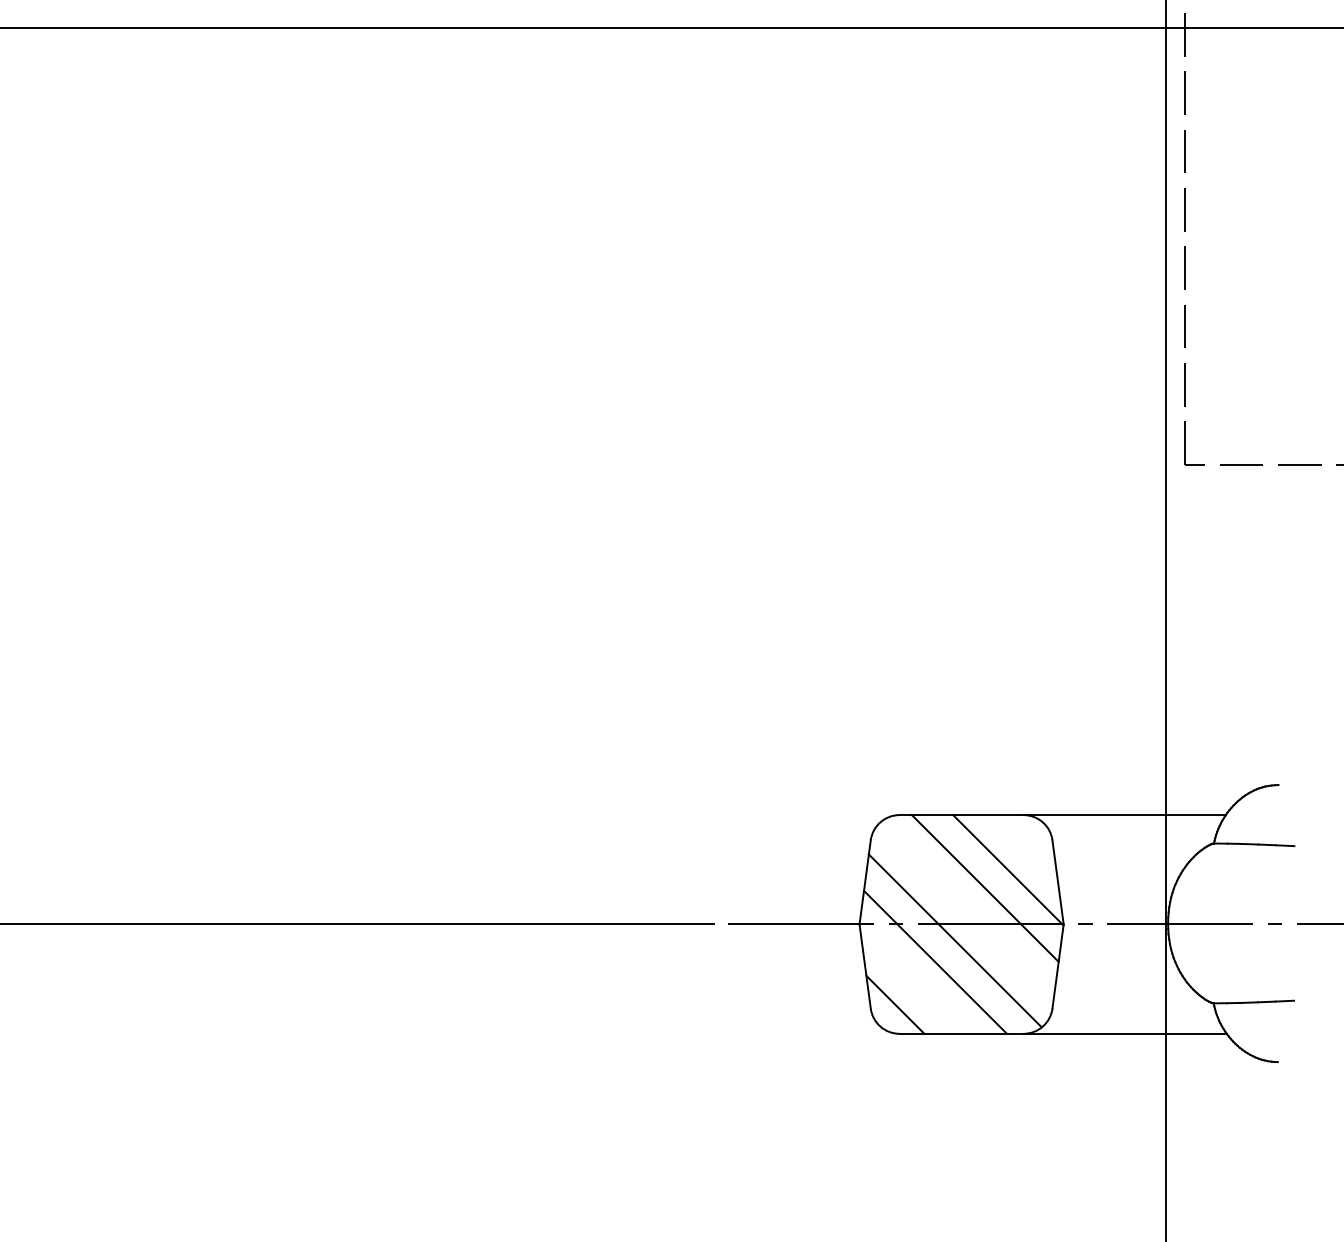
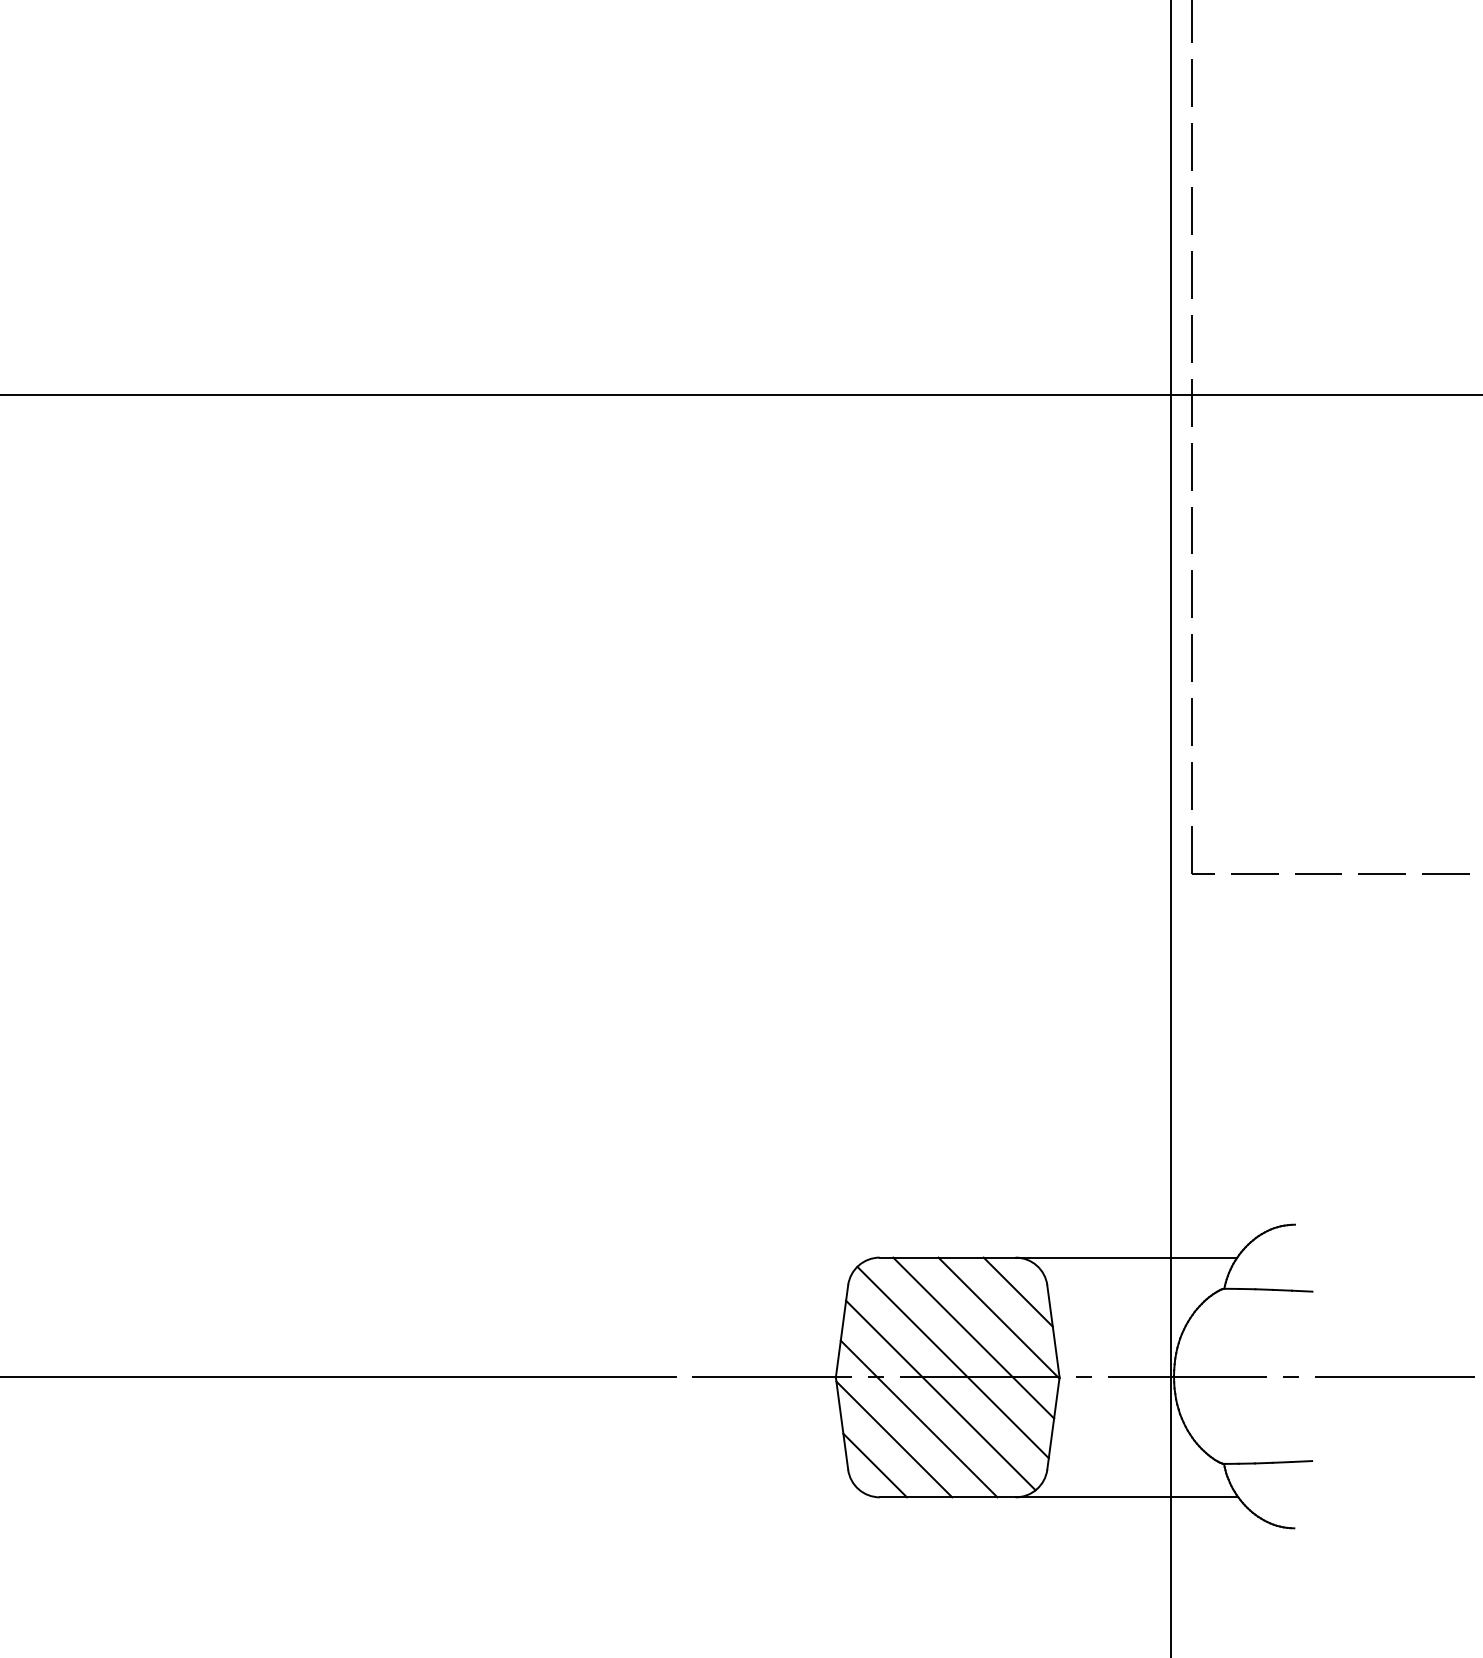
line: (1025, 846) -> (1017, 1291), added
line: (965, 910) -> (952, 1362), added
line: (913, 981) -> (894, 1439), added

